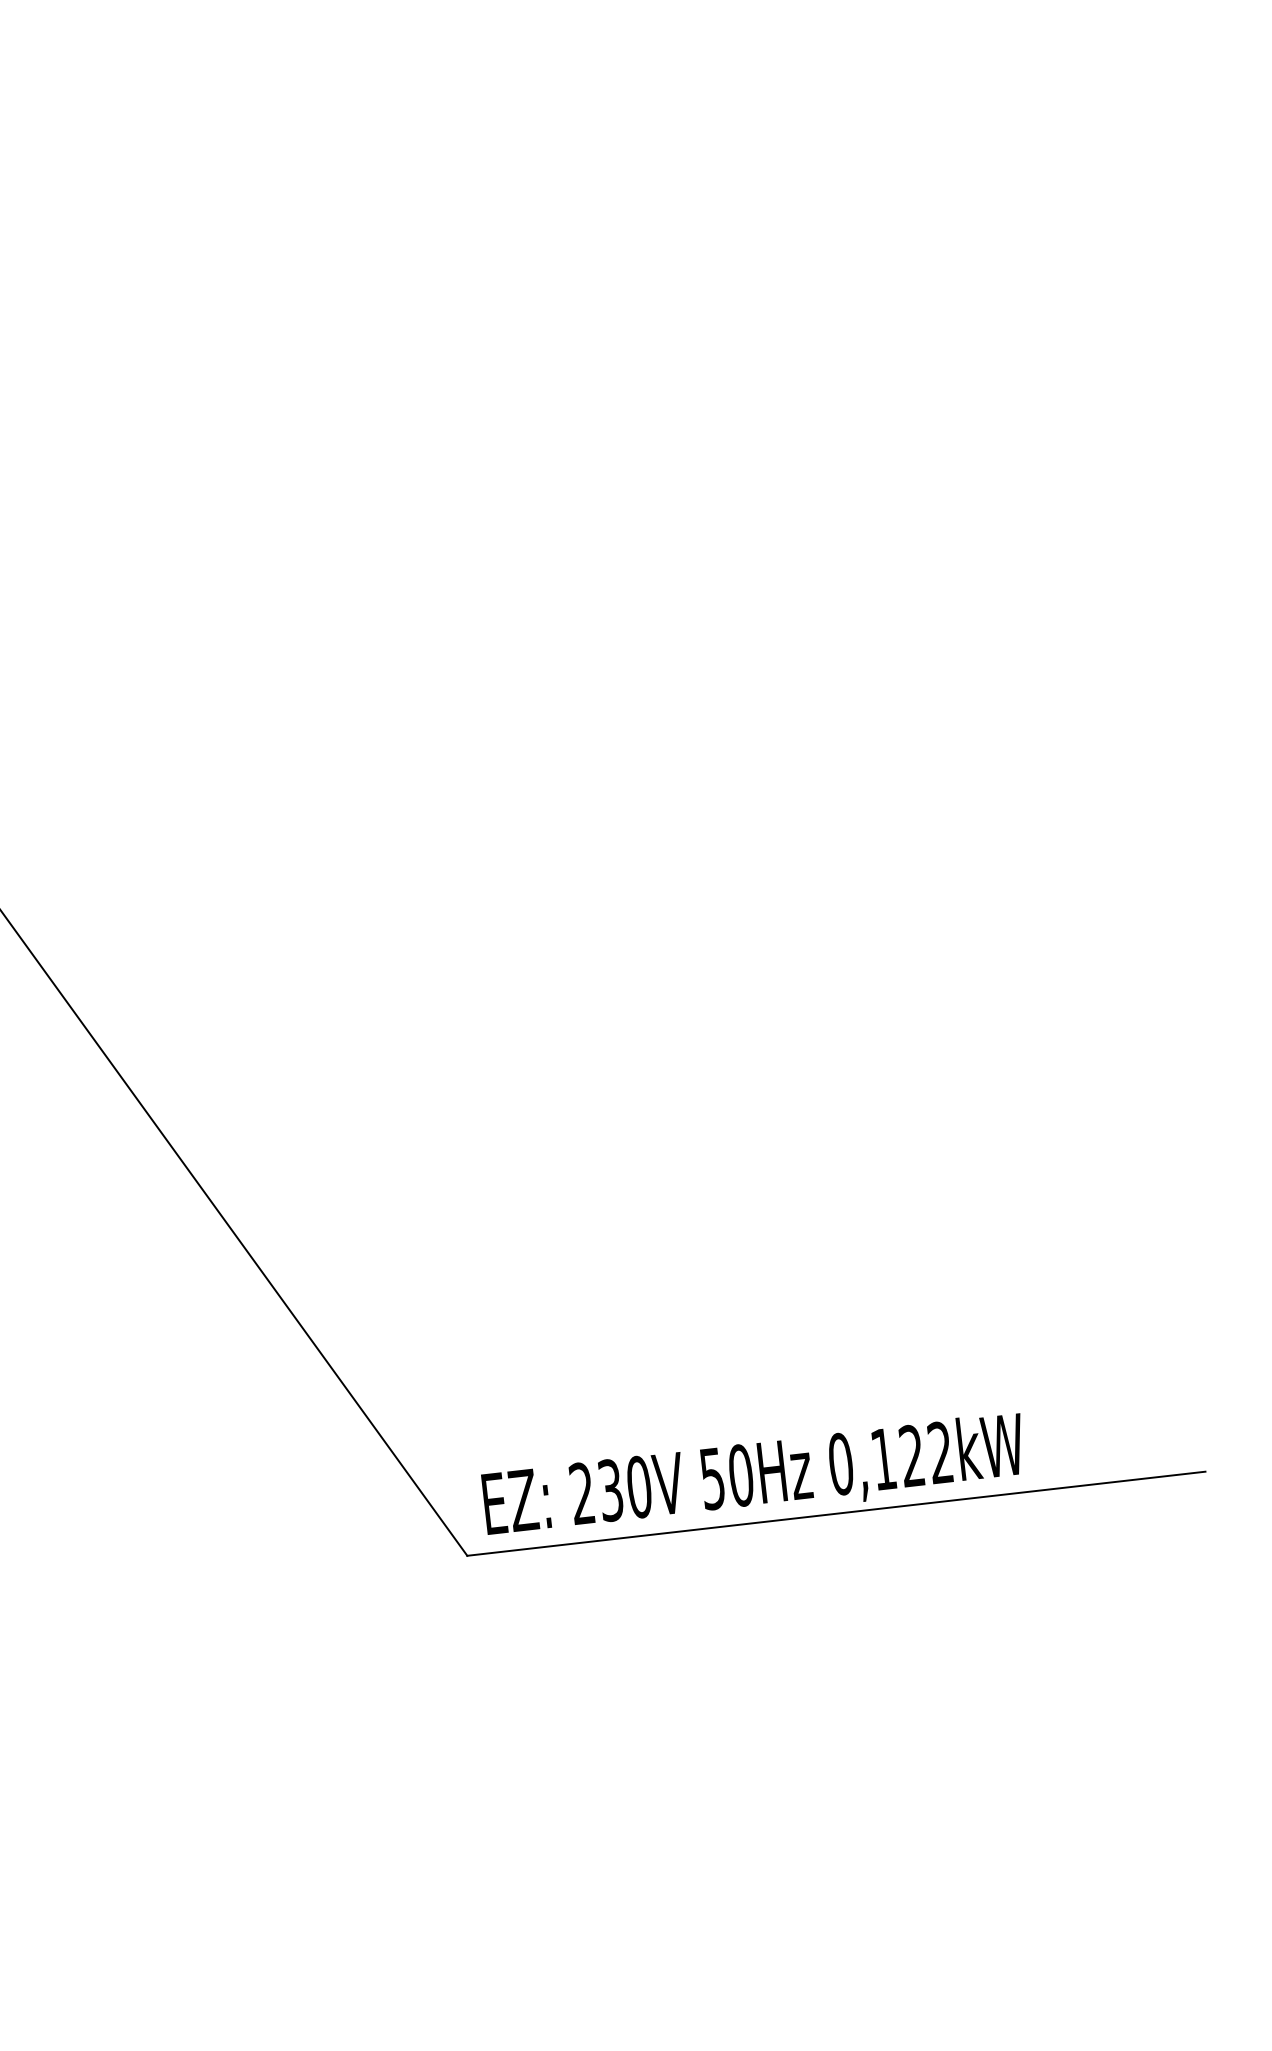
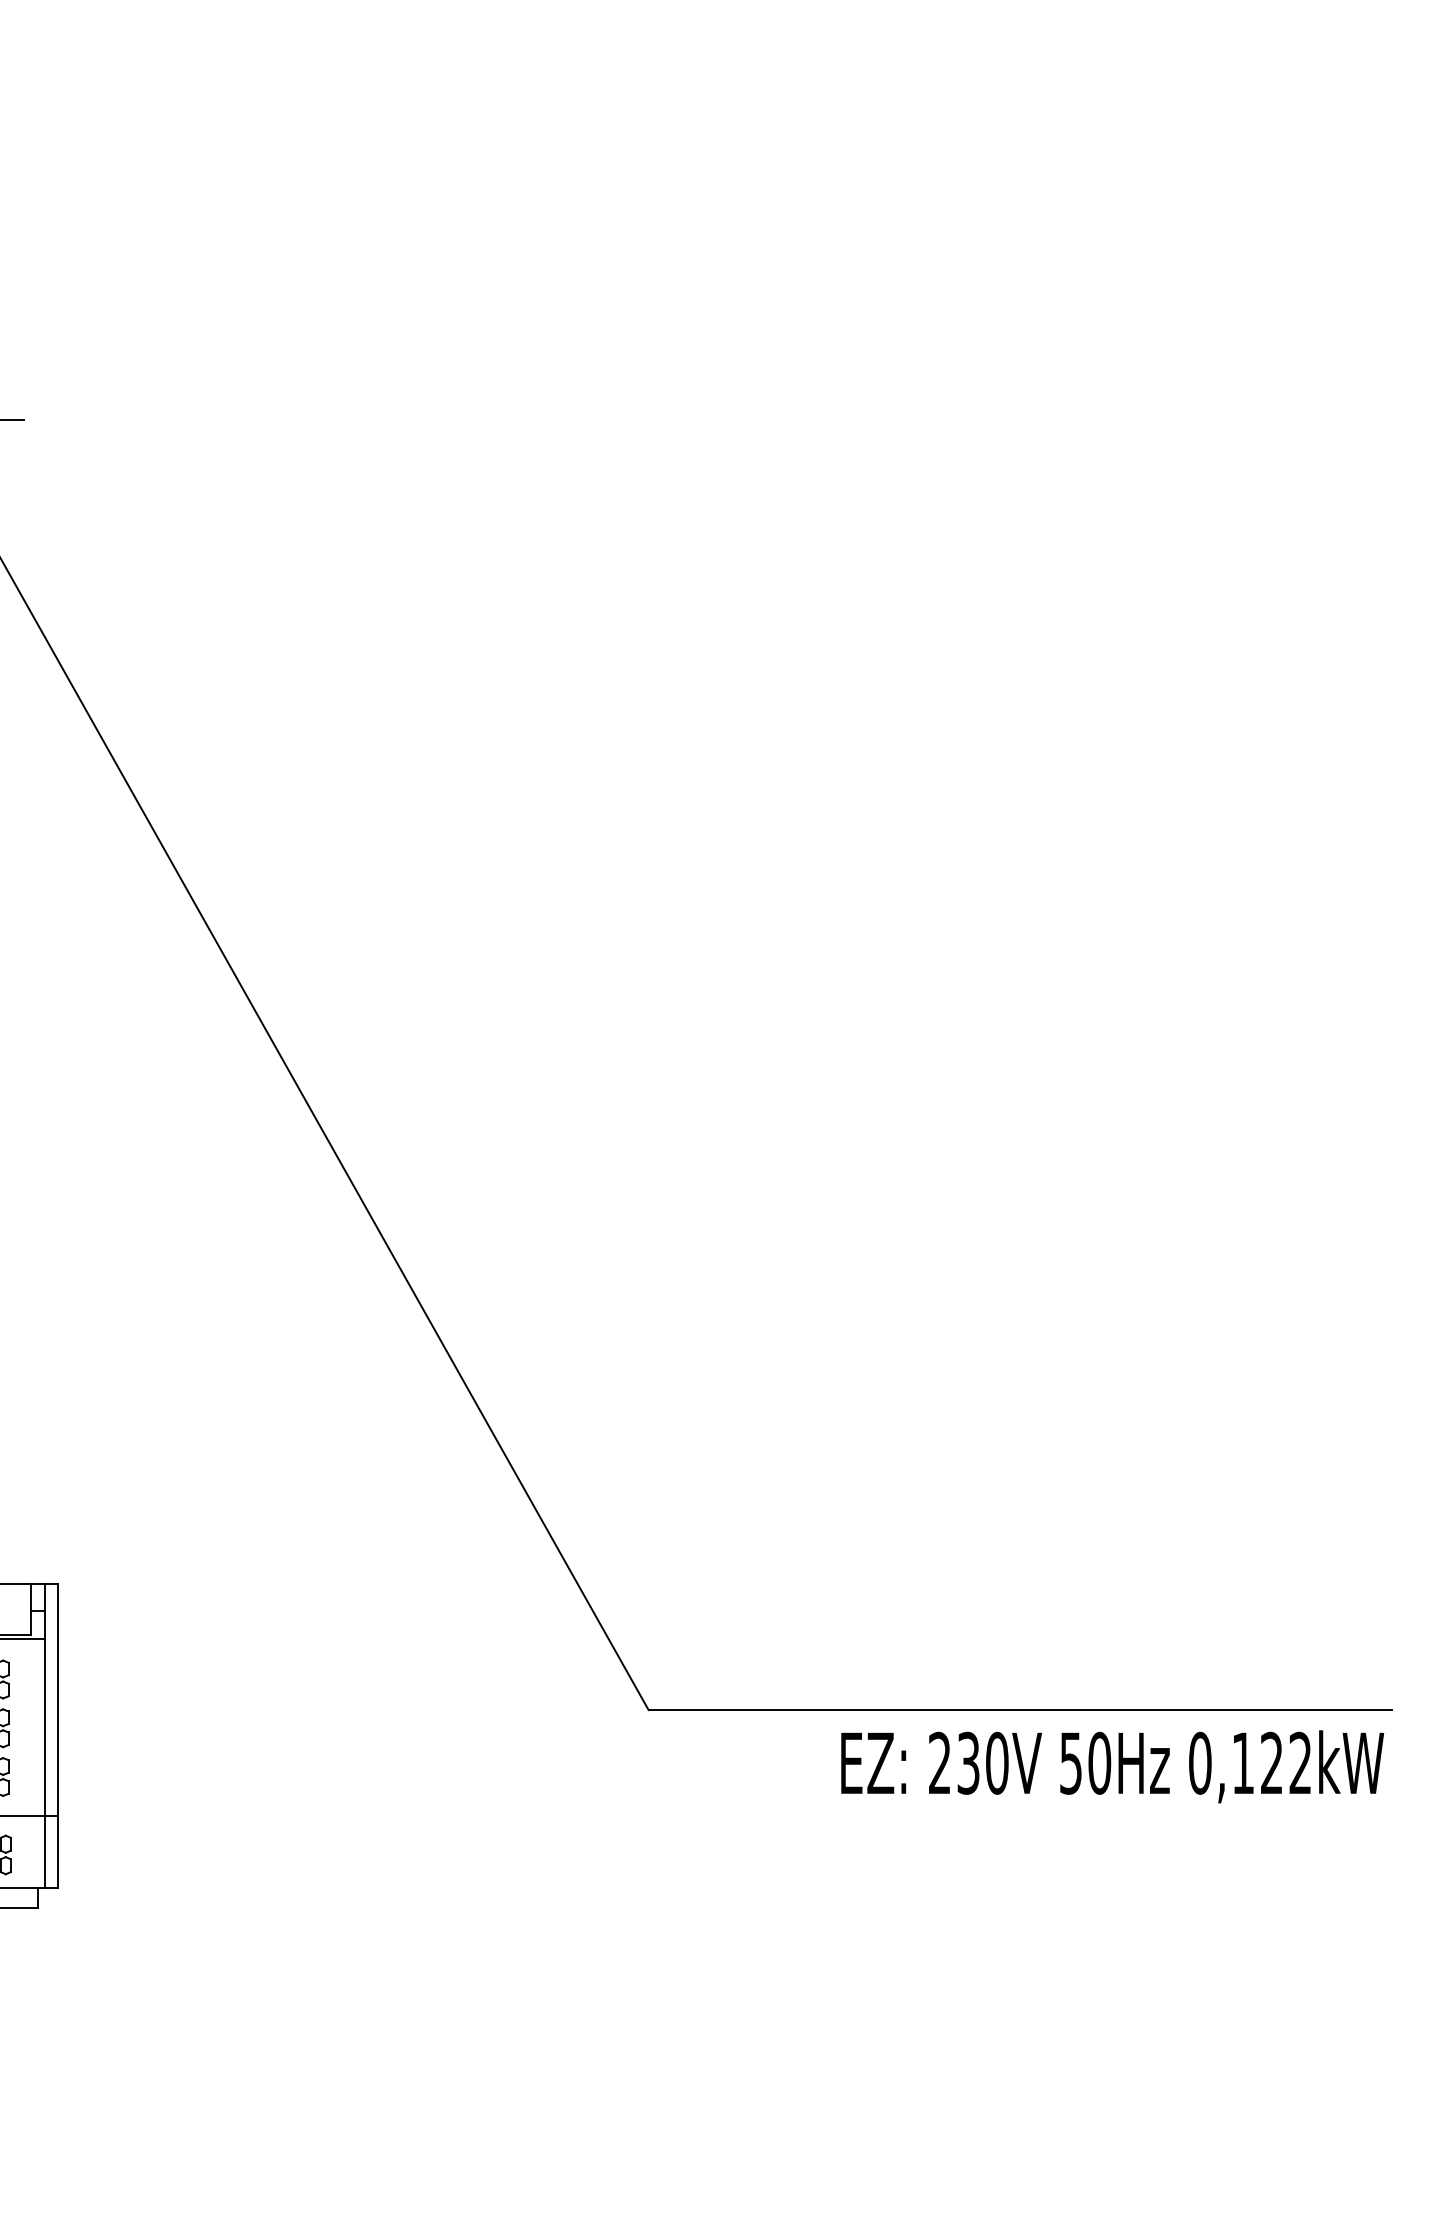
text: (754, 1477) -> (1112, 1766), moved

